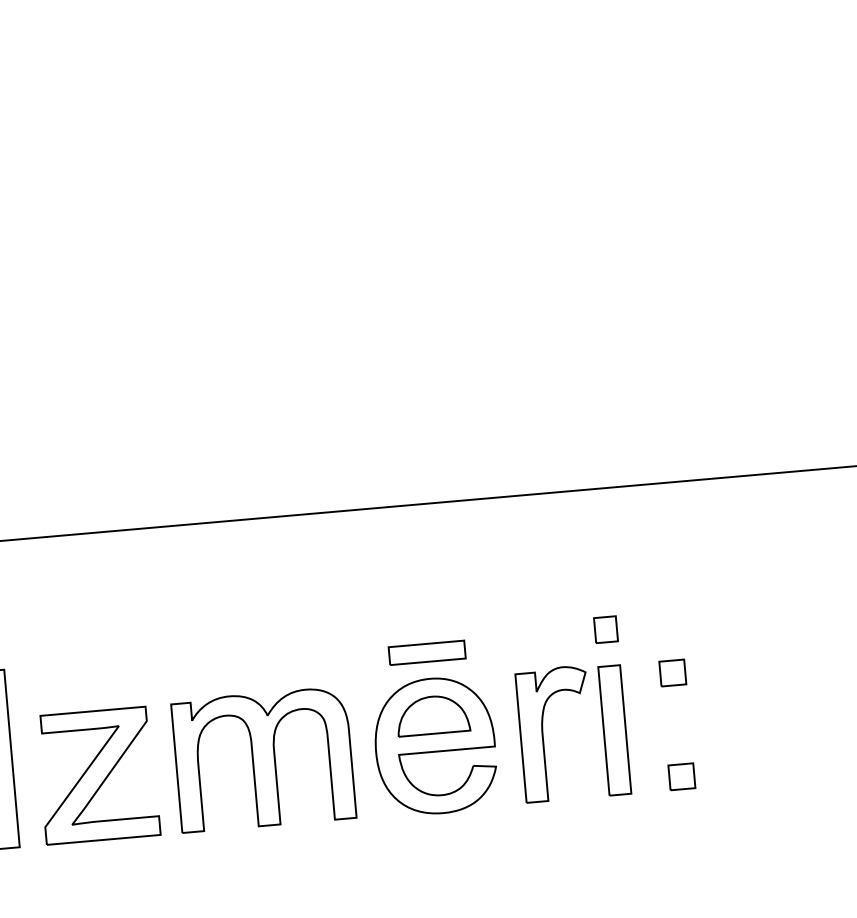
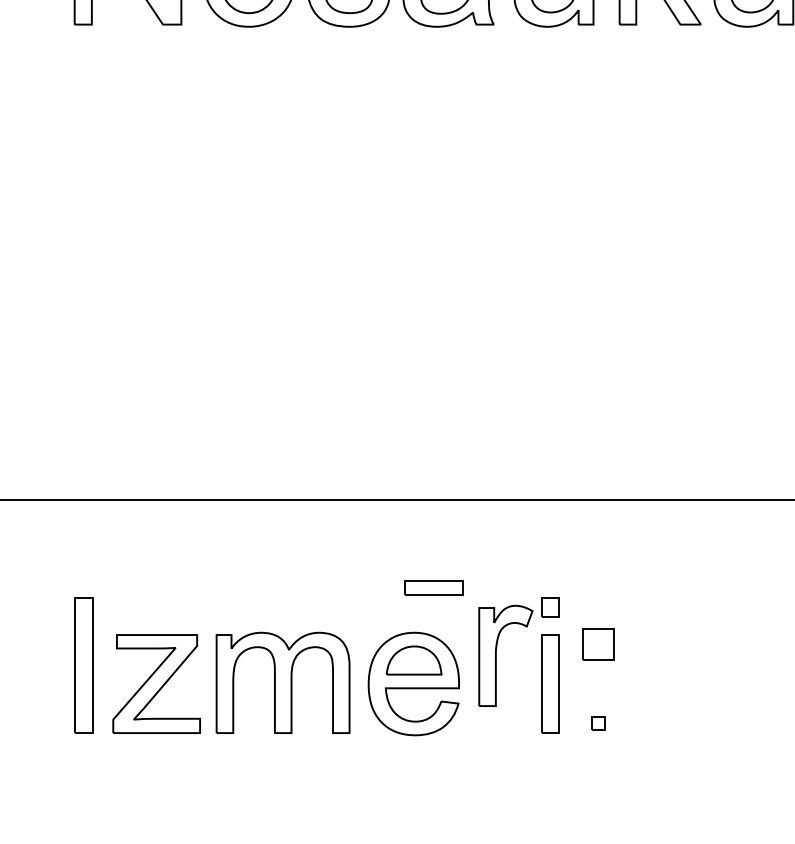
part: (426, 652) -> (433, 587), moved
part: (672, 673) -> (598, 644), size x1.6
part: (543, 734) -> (496, 655), moved
part: (681, 776) -> (598, 723), size x0.7

